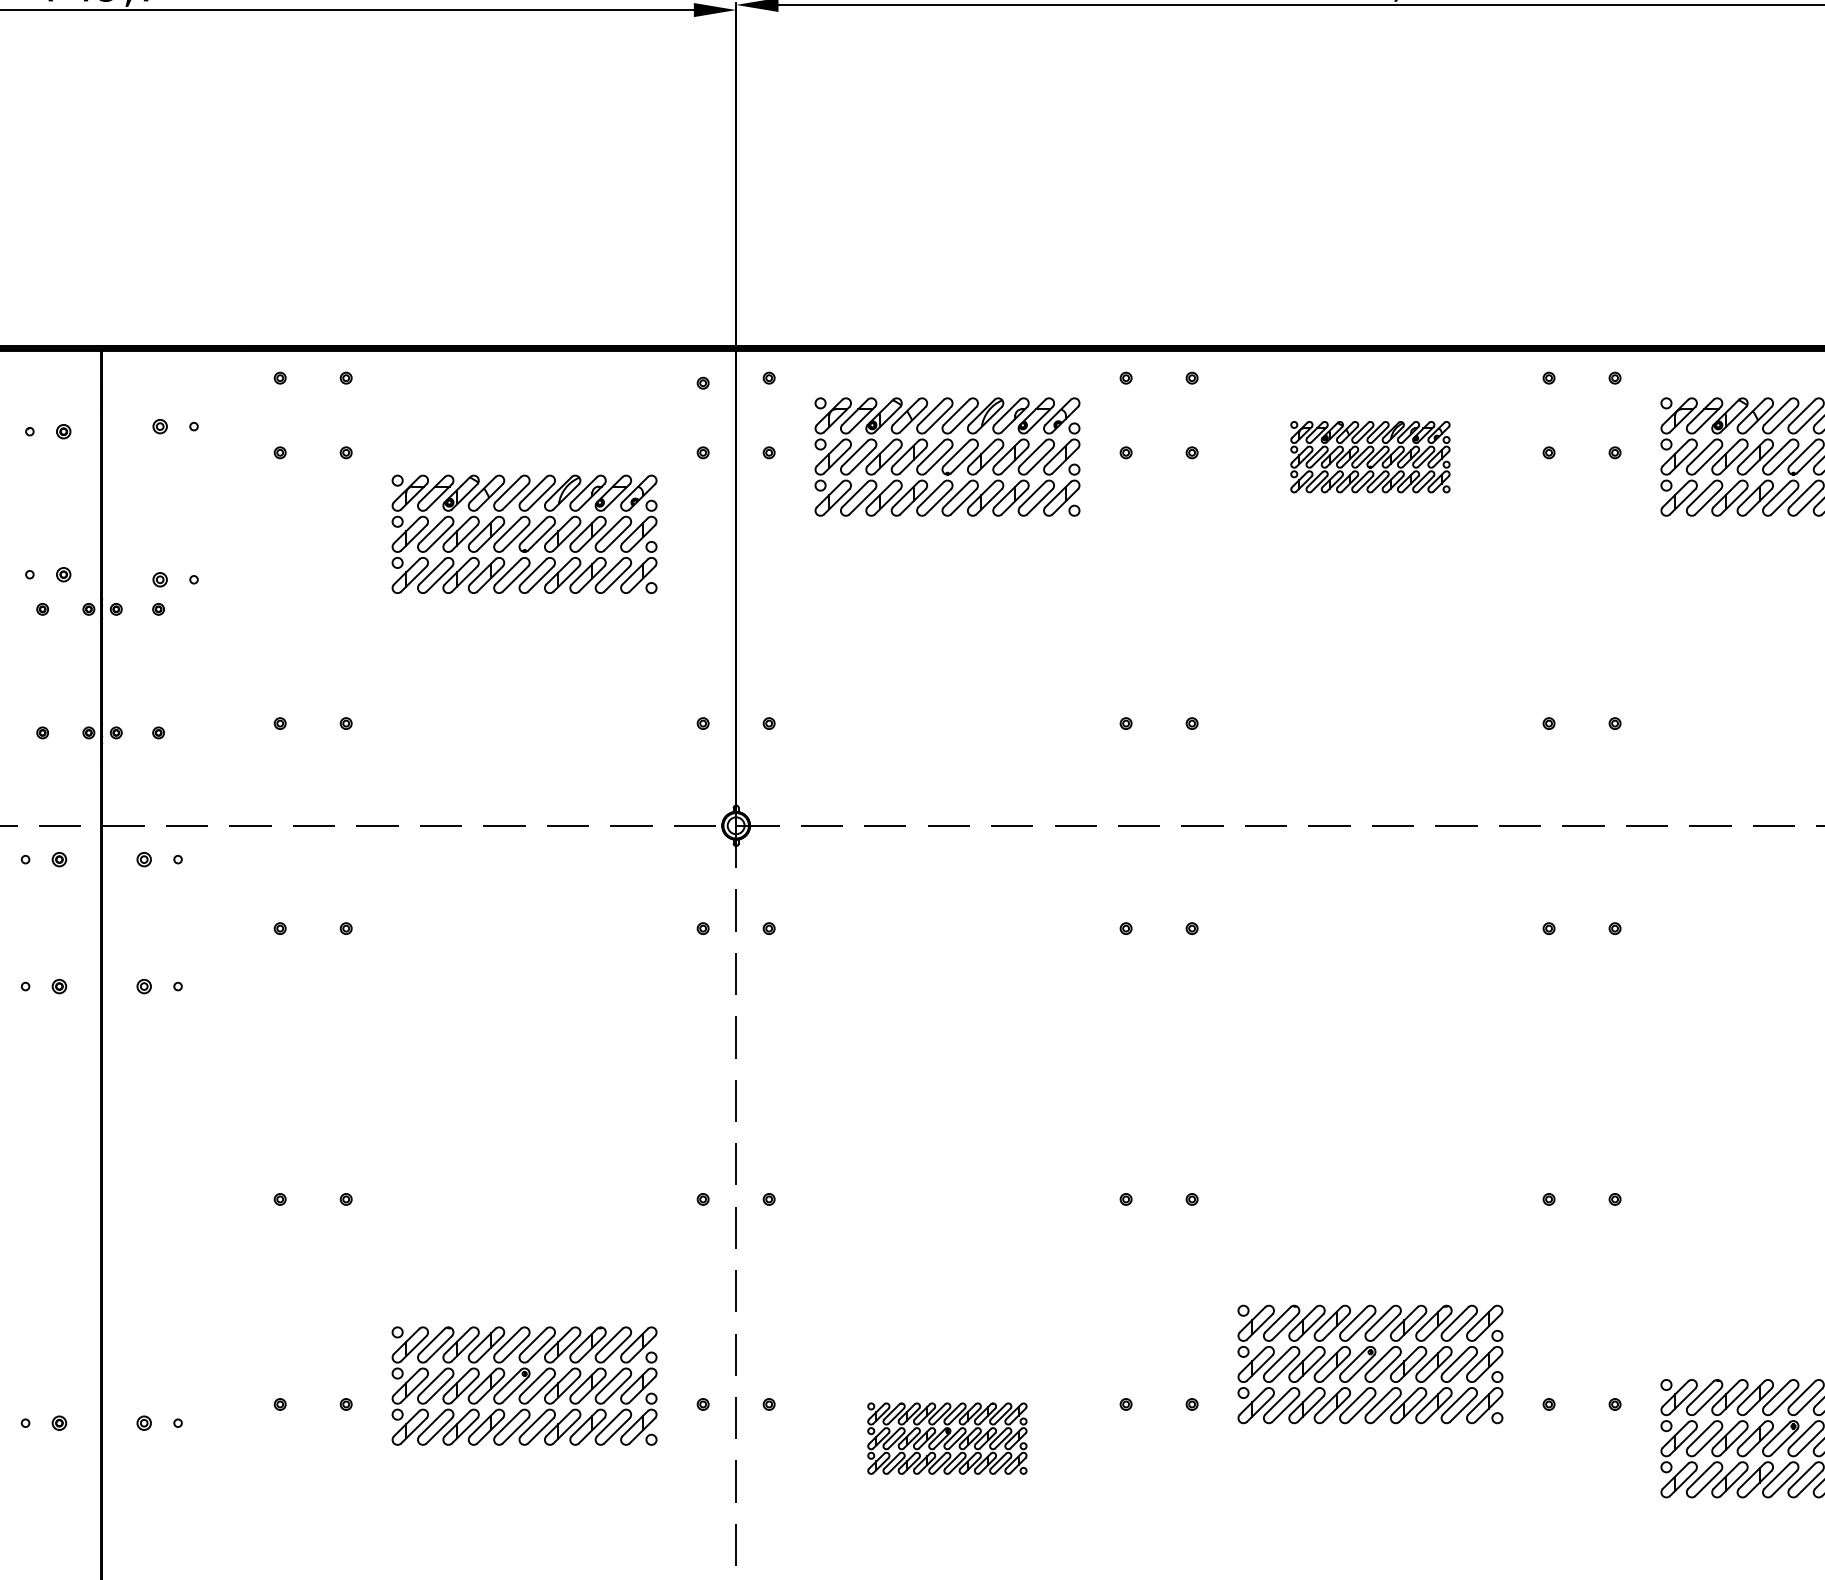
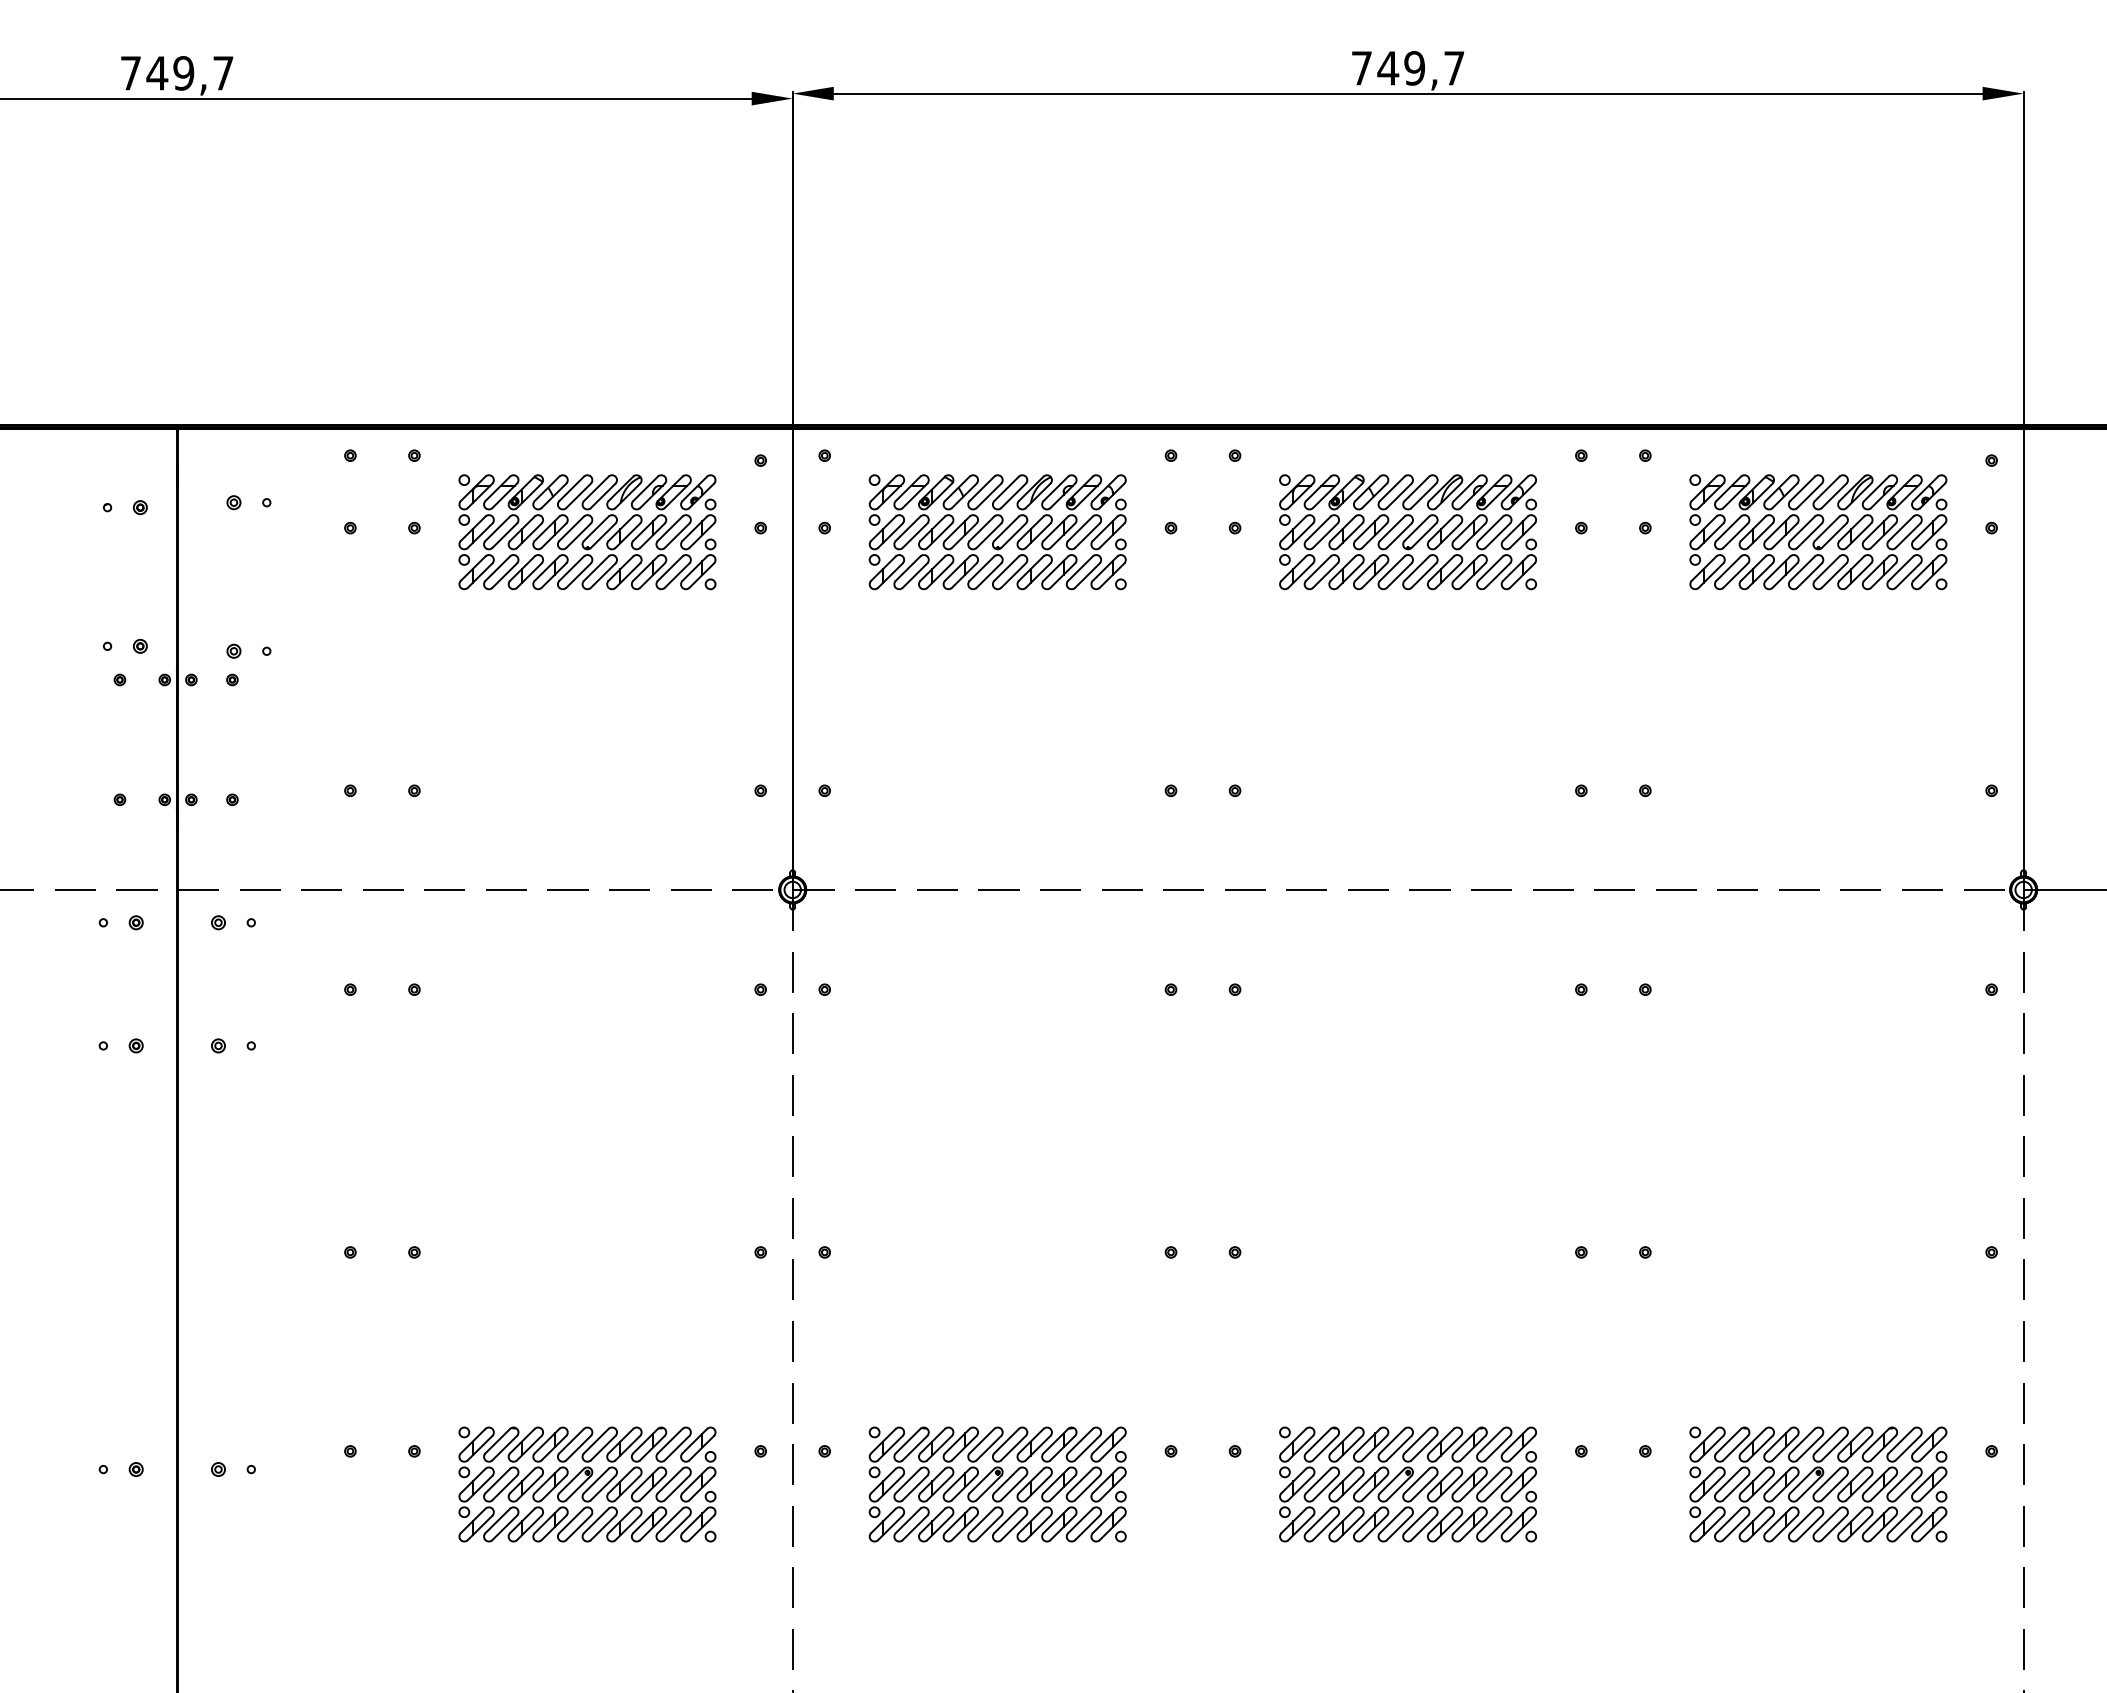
part: (1369, 457) -> (1407, 532), size x1.67
part: (524, 534) -> (587, 532), moved
part: (1369, 1364) -> (1407, 1484), moved
part: (524, 1386) -> (587, 1484), moved
part: (947, 1438) -> (997, 1484), size x1.67

